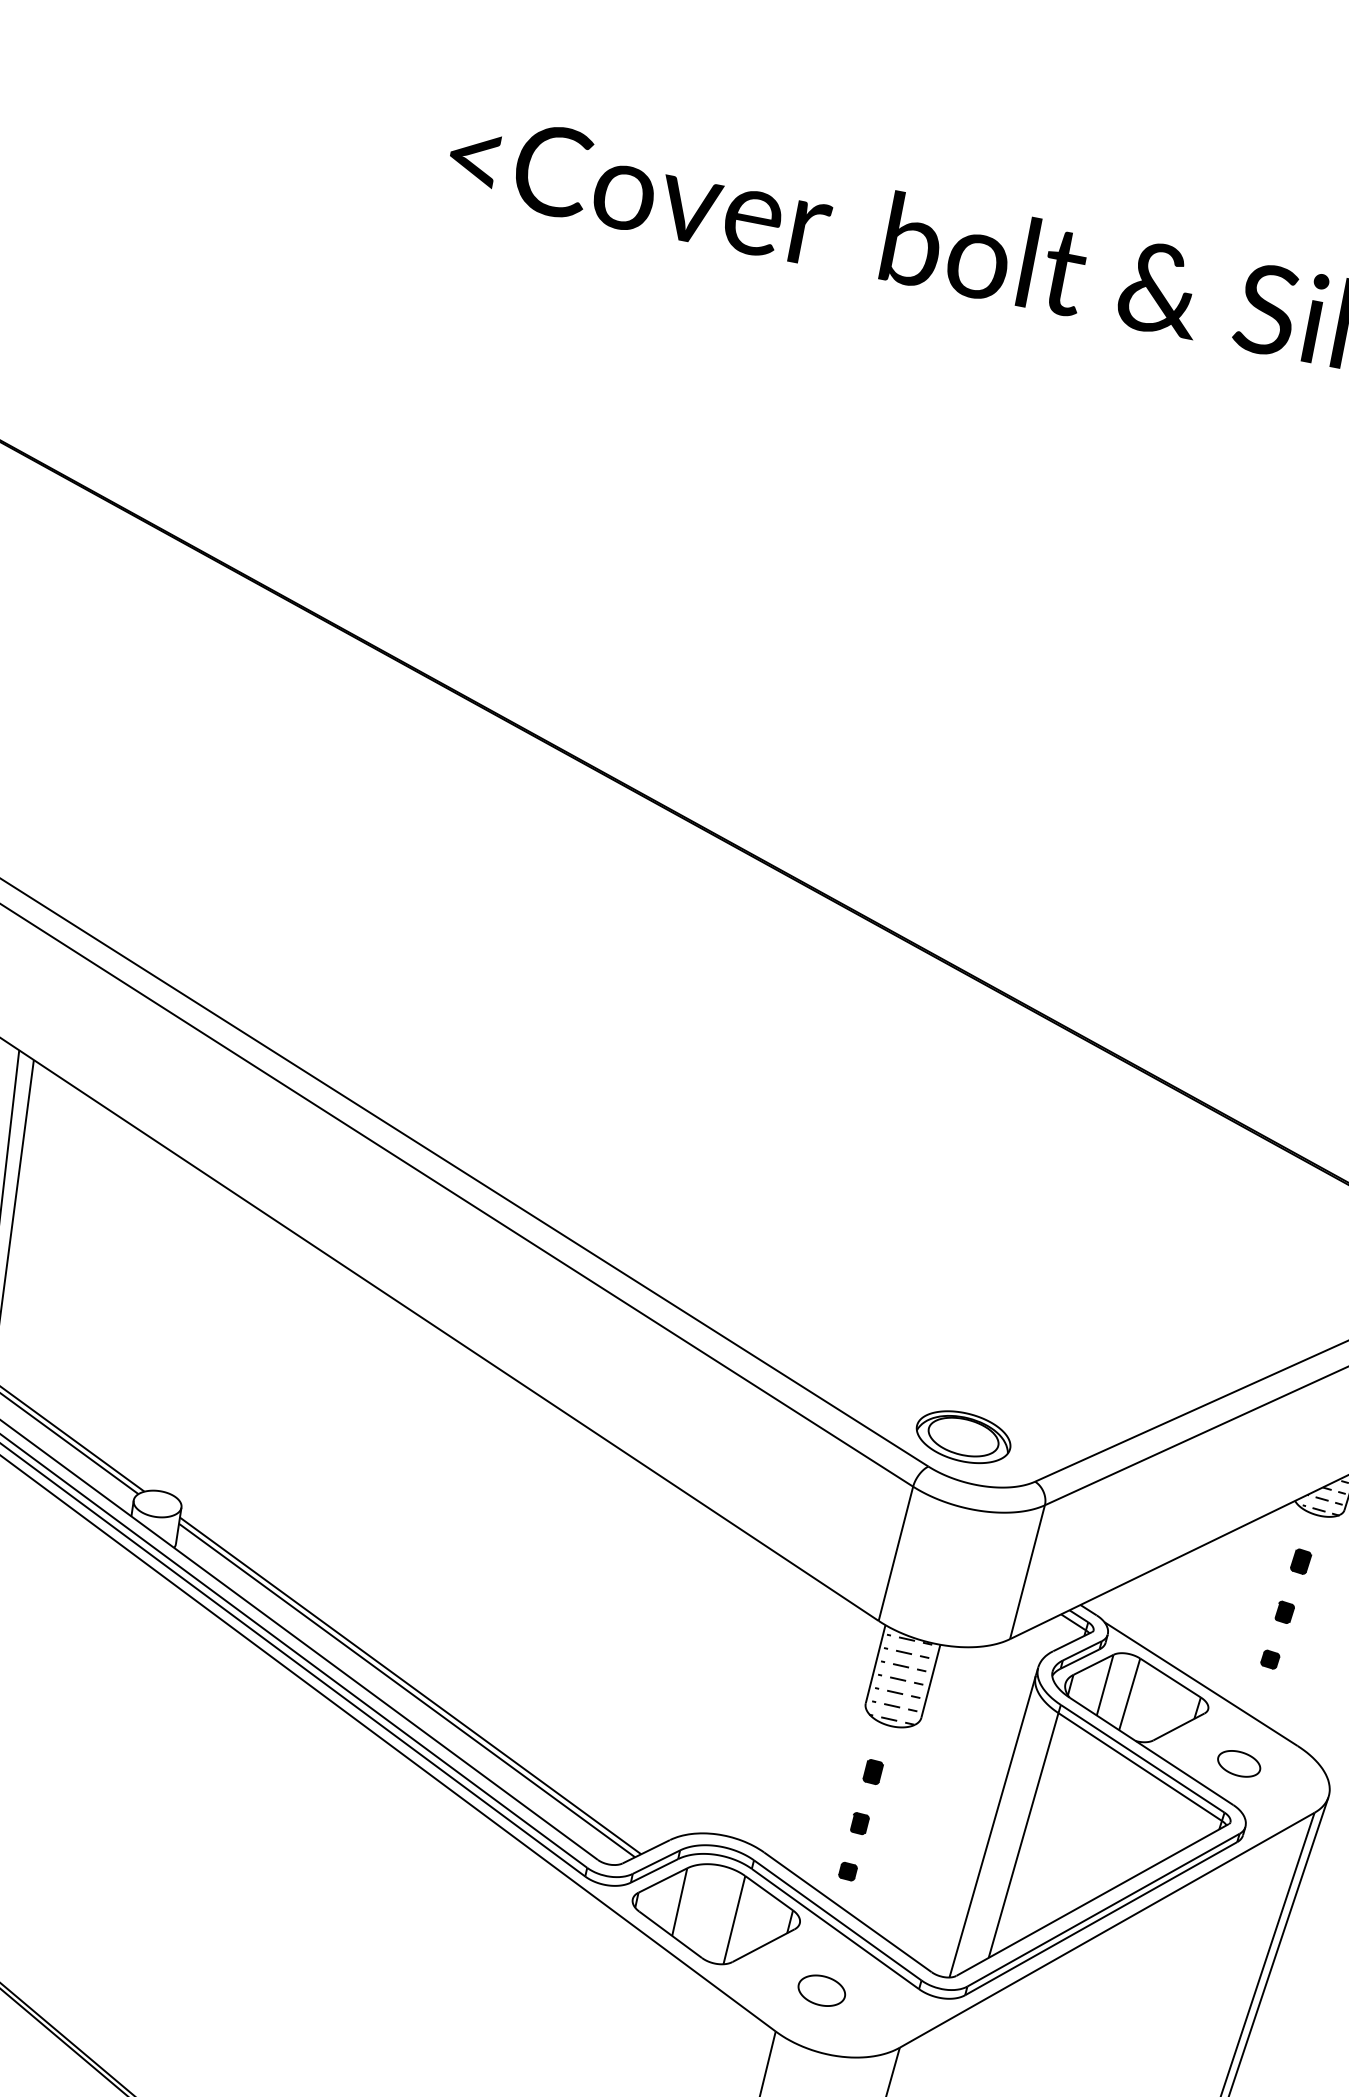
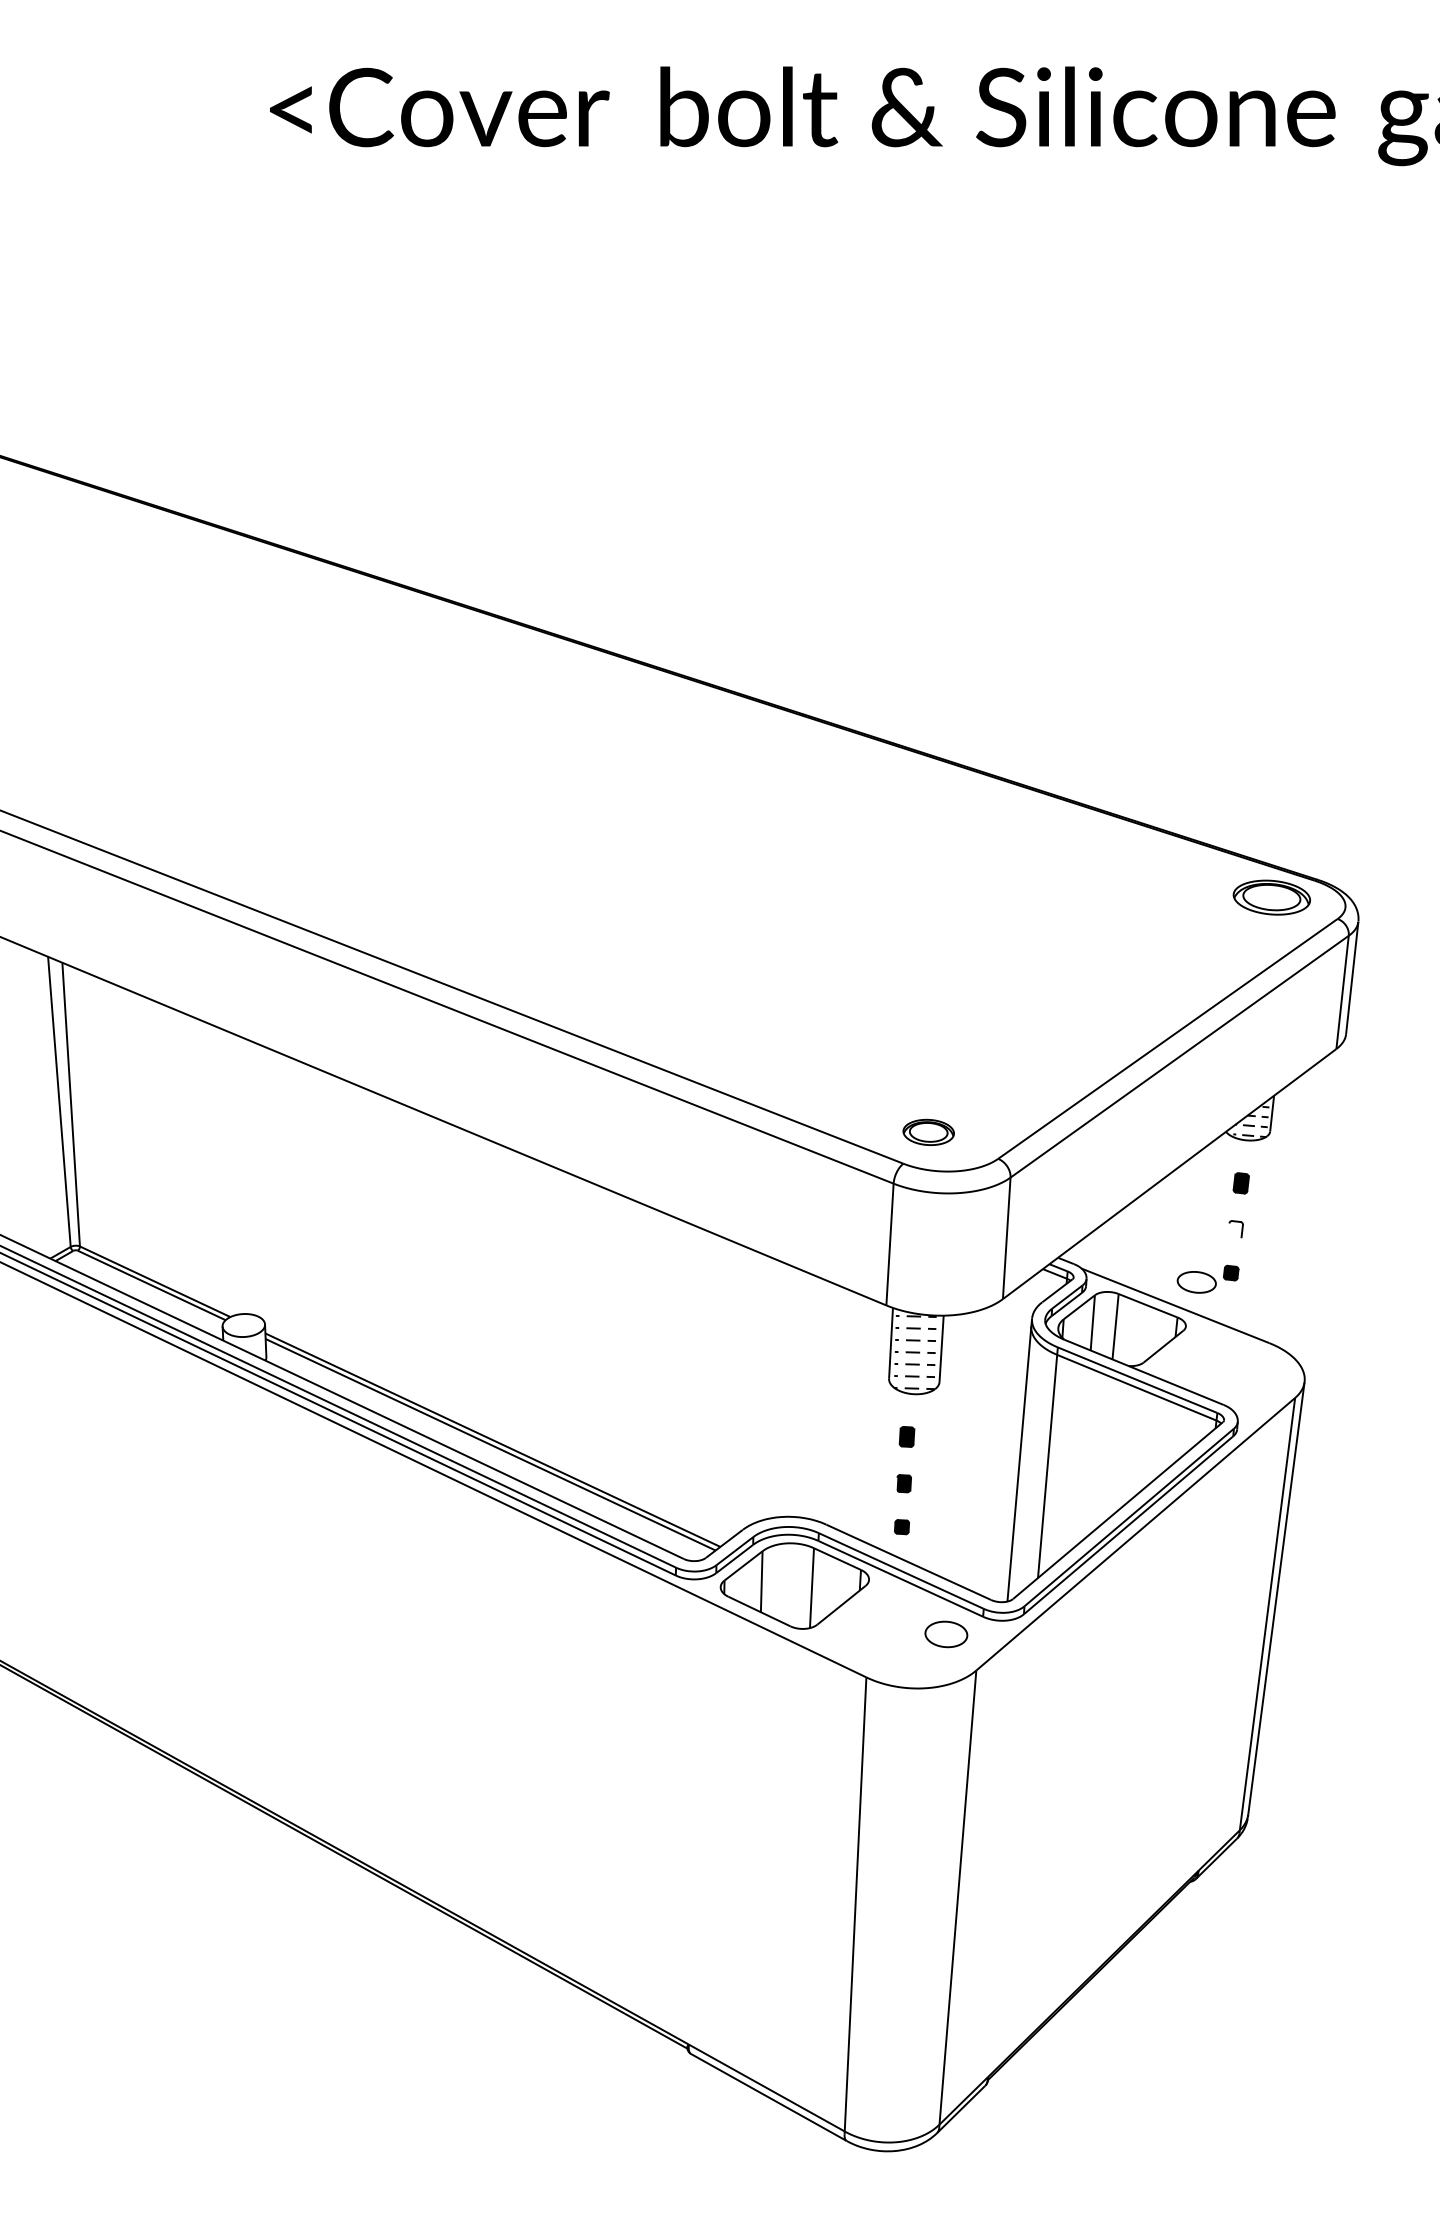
part: (963, 1437) -> (928, 1132), size x0.6
fill: (1283, 1612) -> (1234, 1230), removed
part: (1238, 1763) -> (1196, 1282), moved
part: (821, 1990) -> (946, 1634), moved

